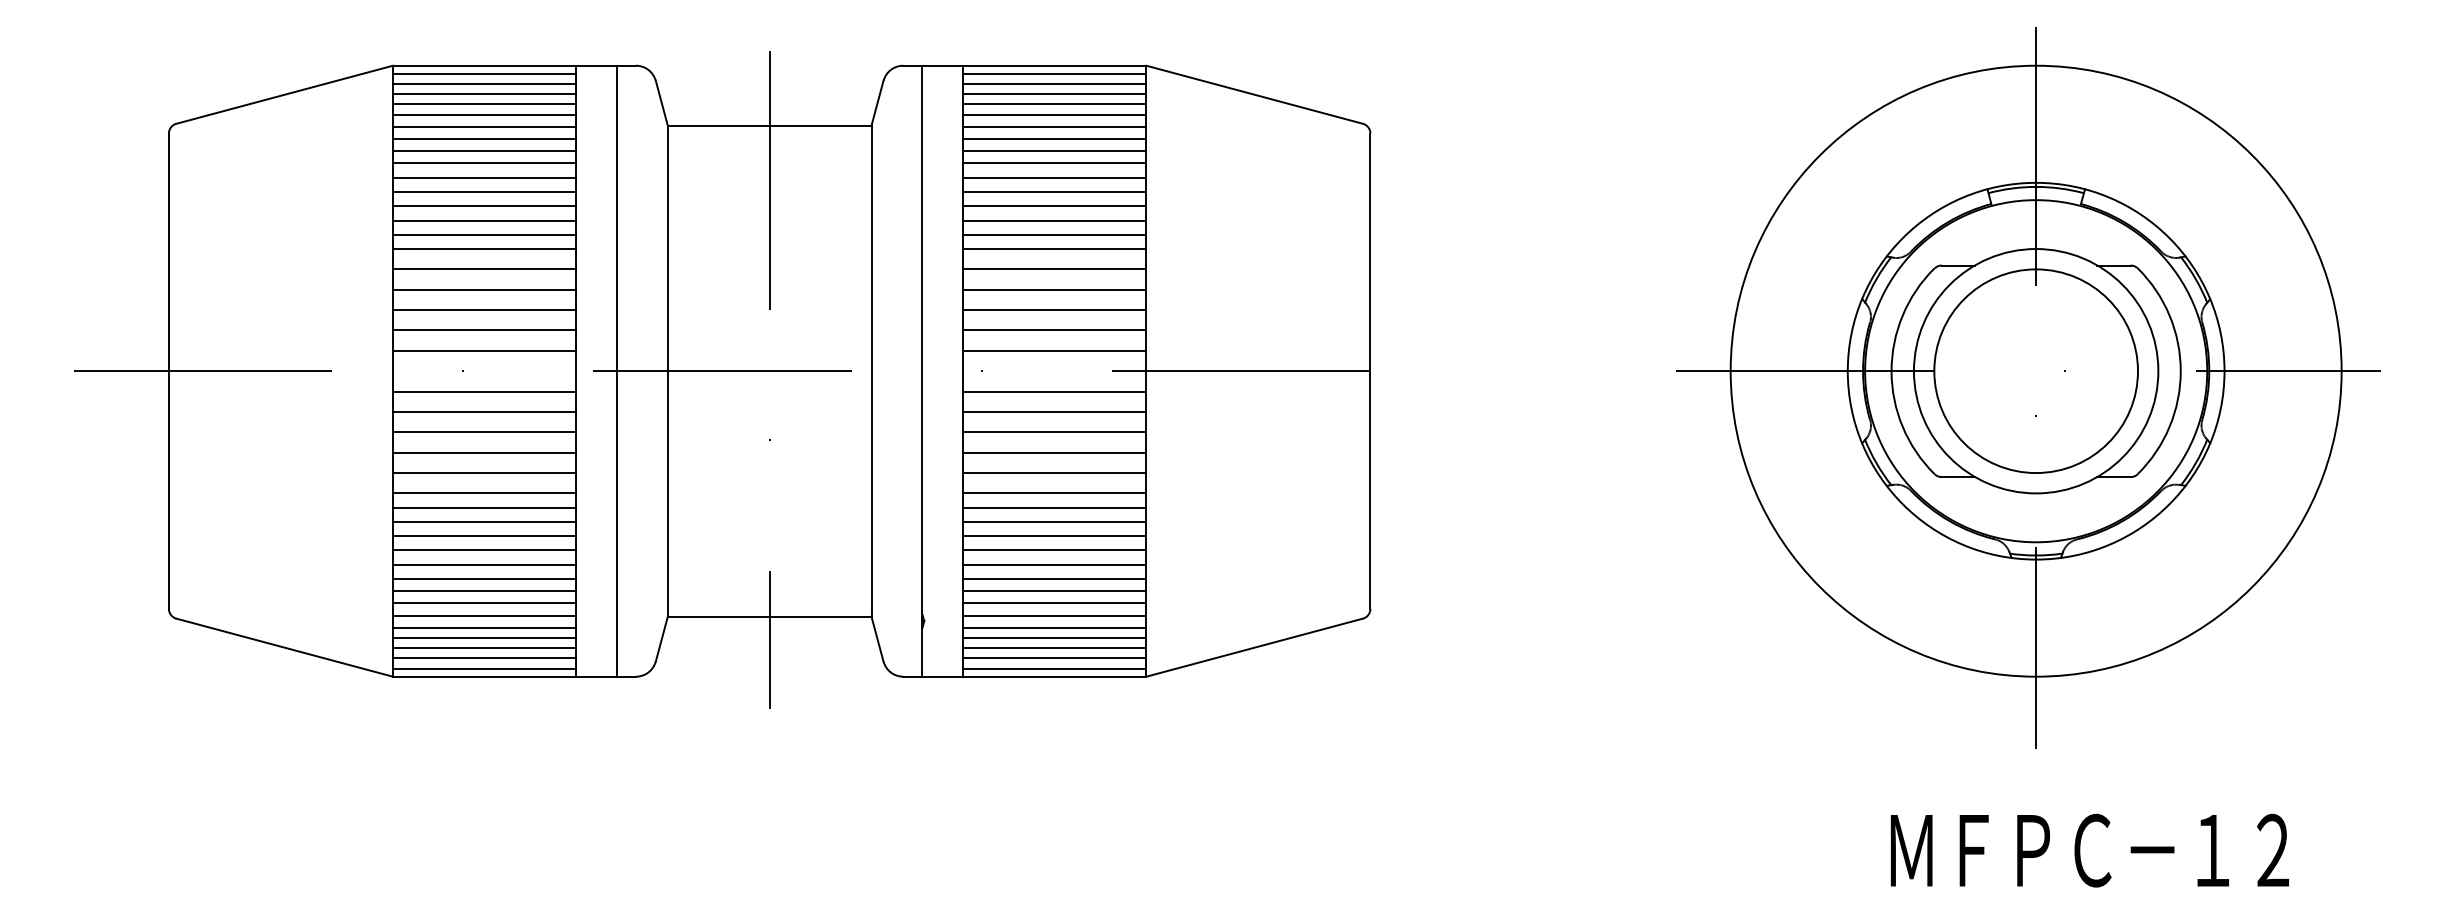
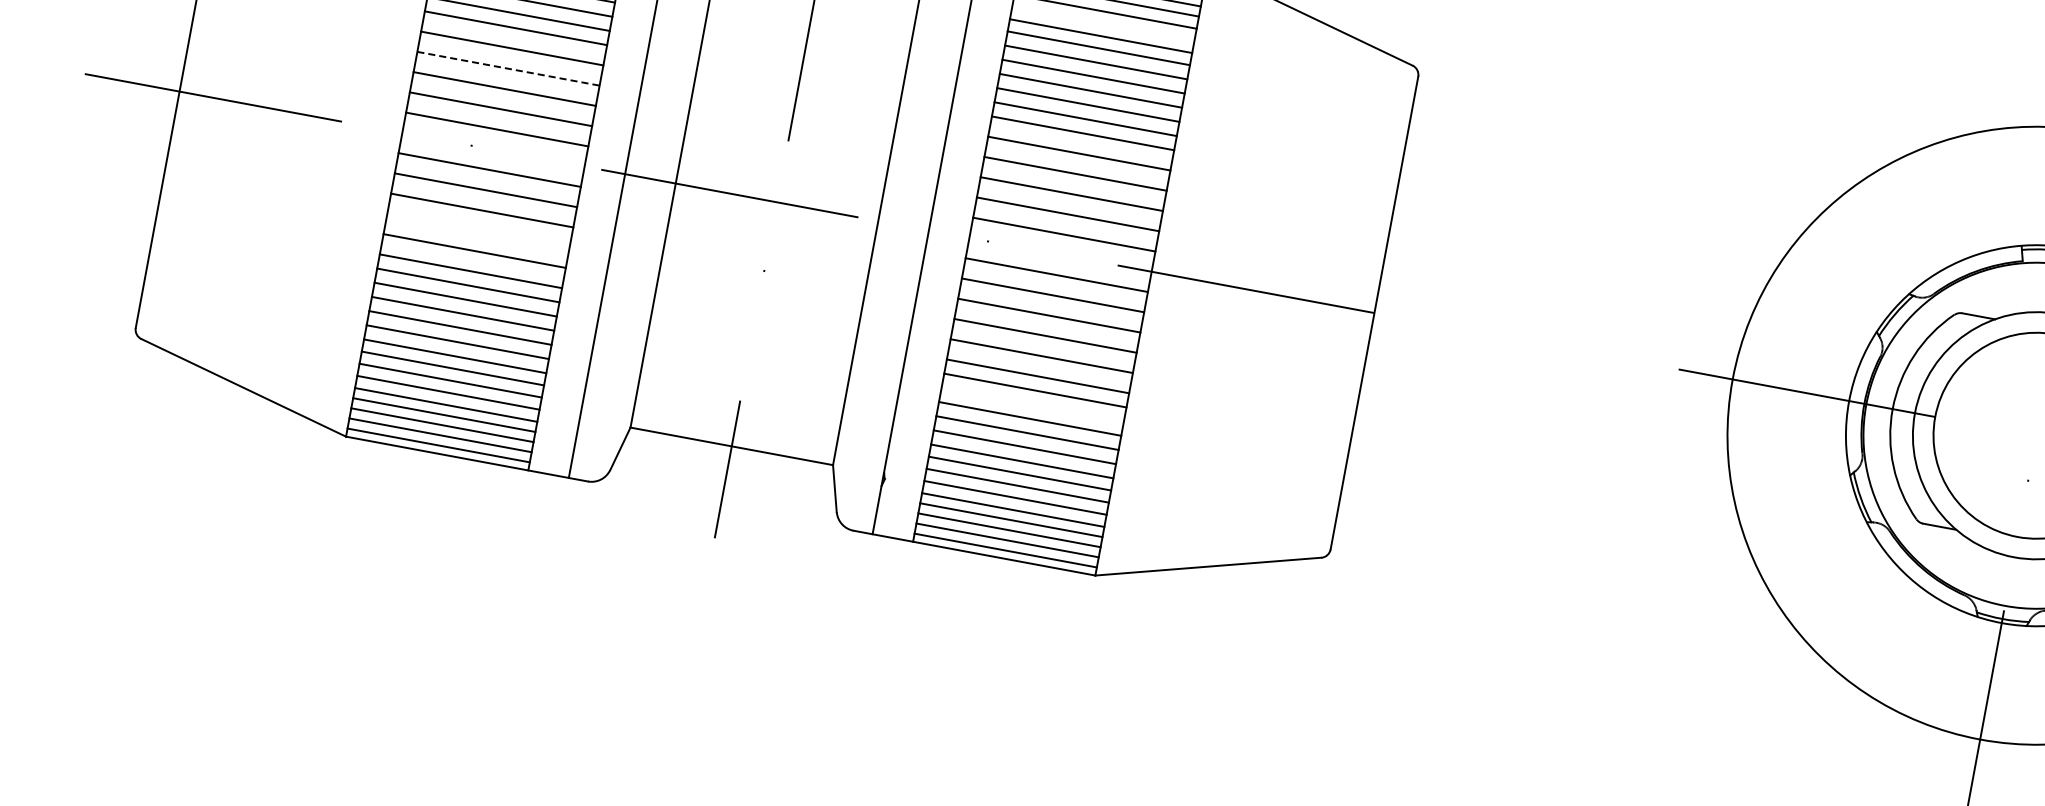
line: (1054, 139) -> (1102, 24), removed
line: (484, 289) -> (508, 68), solid -> dashed
line: (484, 452) -> (478, 230), removed
line: (1054, 521) -> (1032, 404), removed

